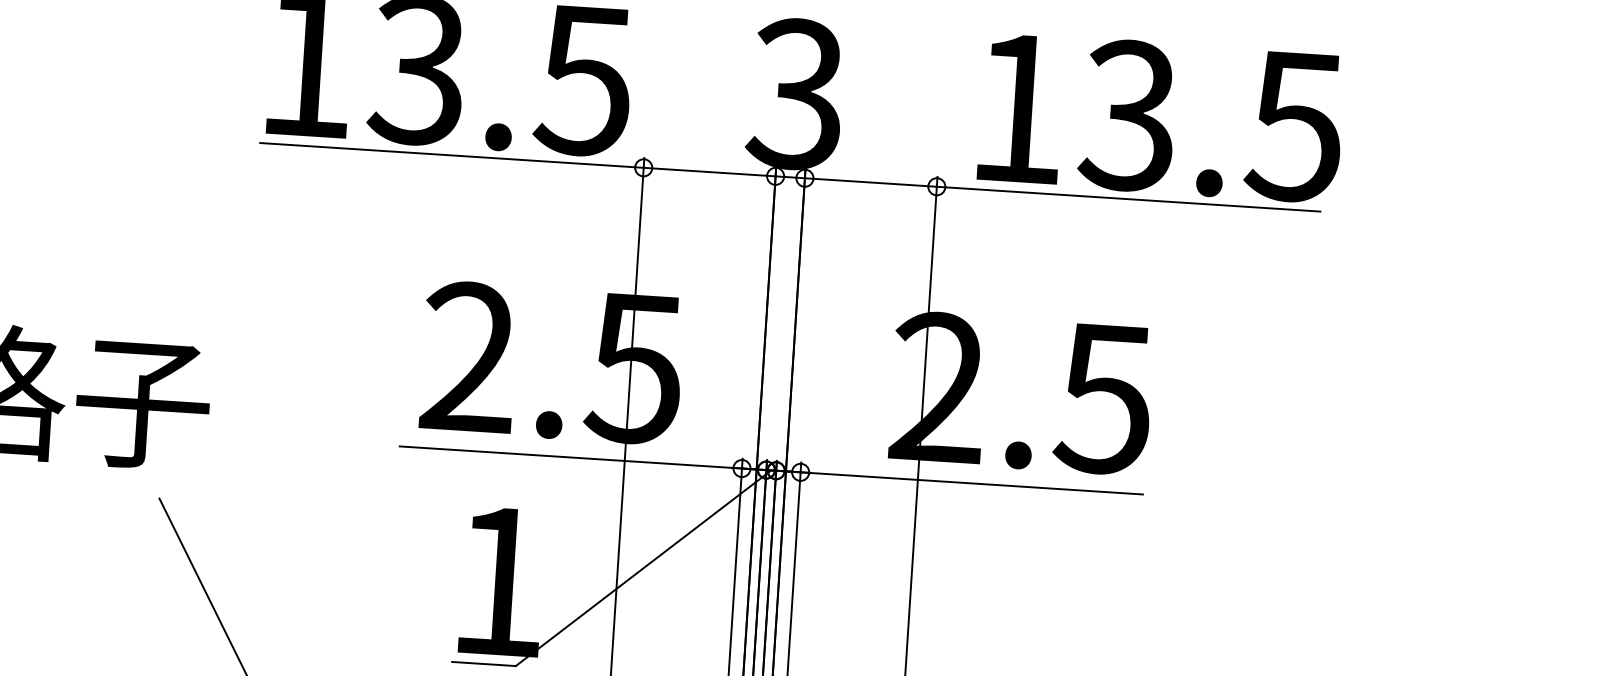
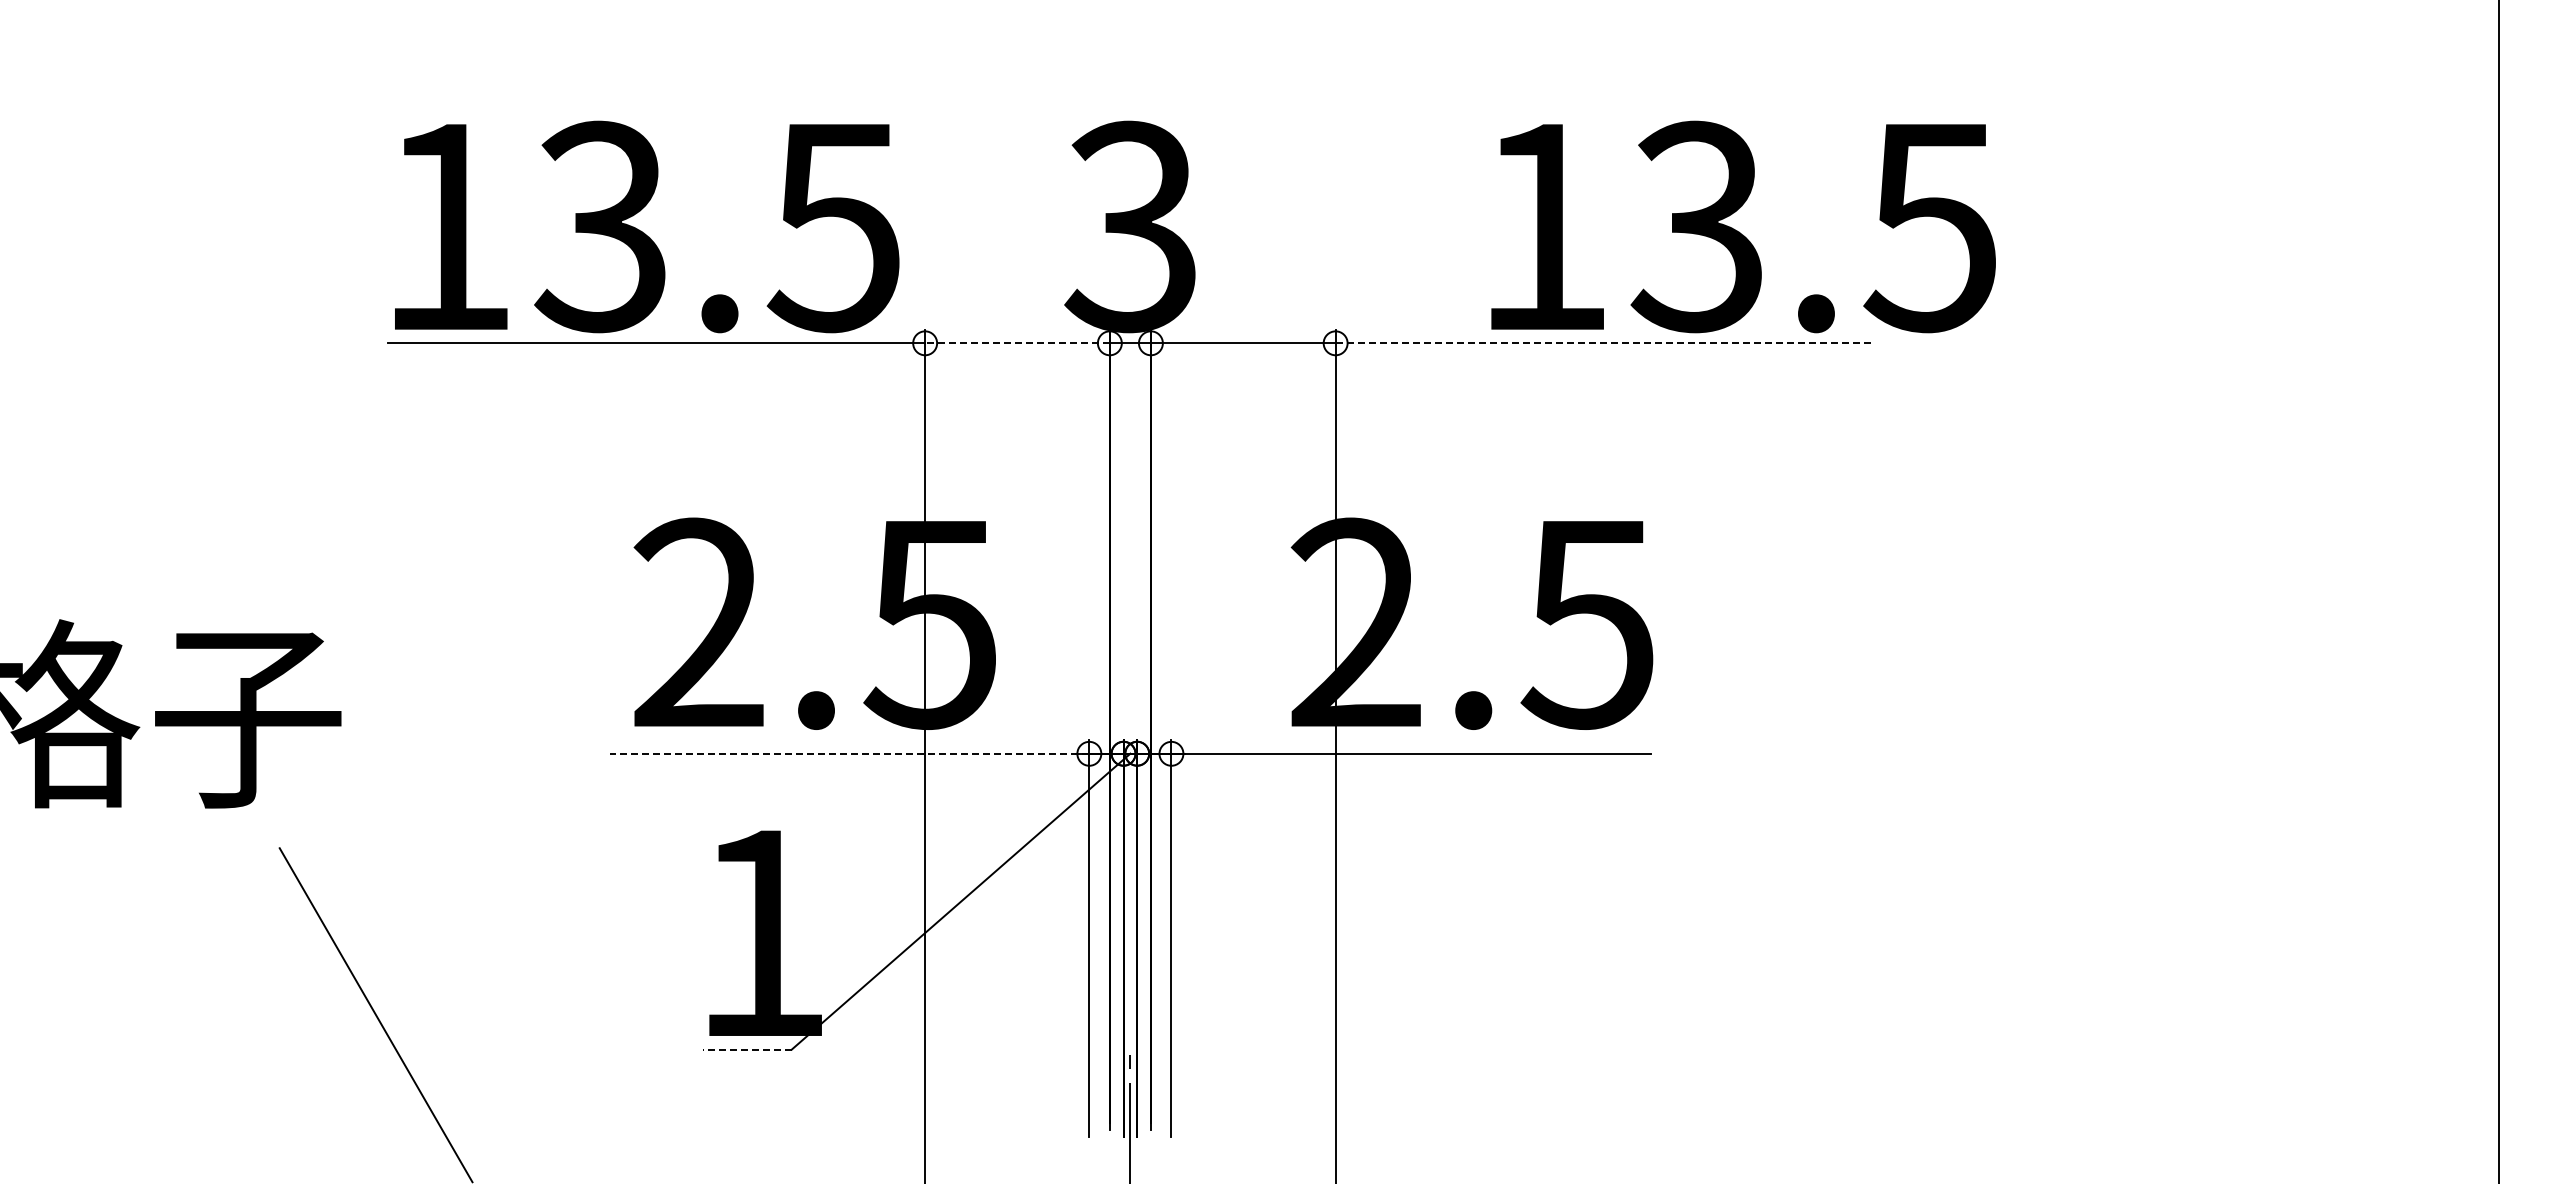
text: (1161, 117) -> (1743, 226), moved
line: (709, 172) -> (1017, 343), solid -> dashed
line: (1128, 199) -> (1604, 343), solid -> dashed
line: (570, 457) -> (849, 753), solid -> dashed
line: (484, 663) -> (747, 1049), solid -> dashed

